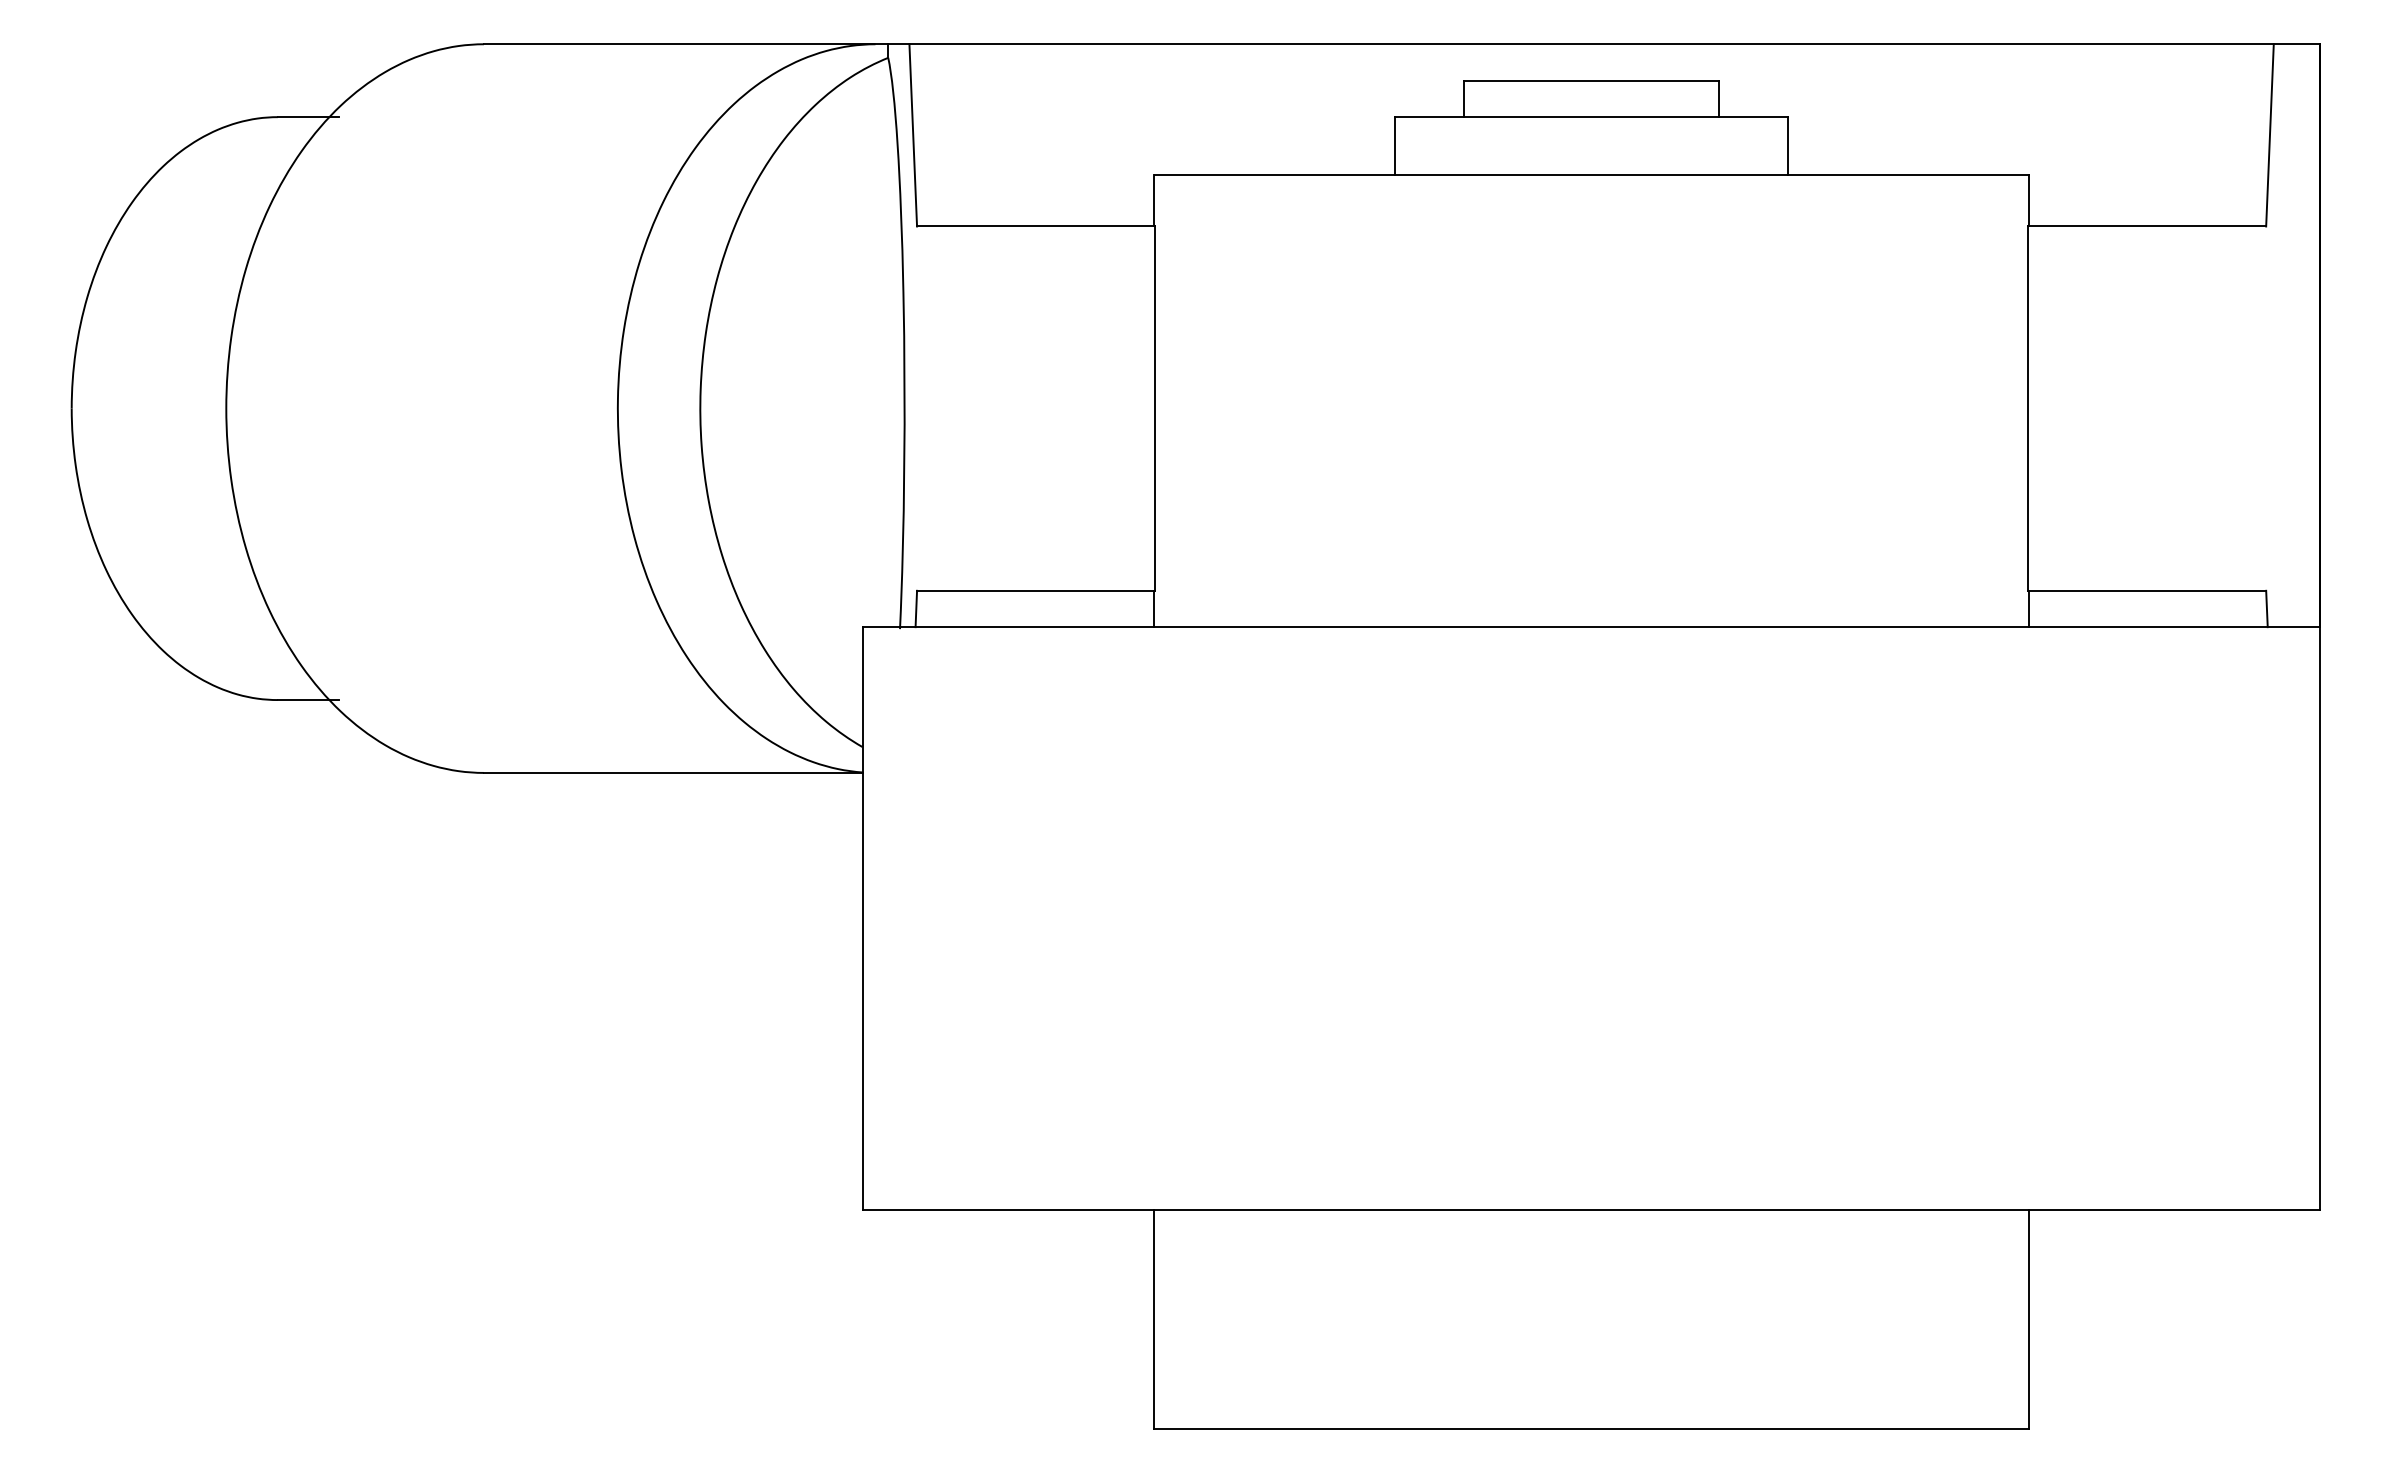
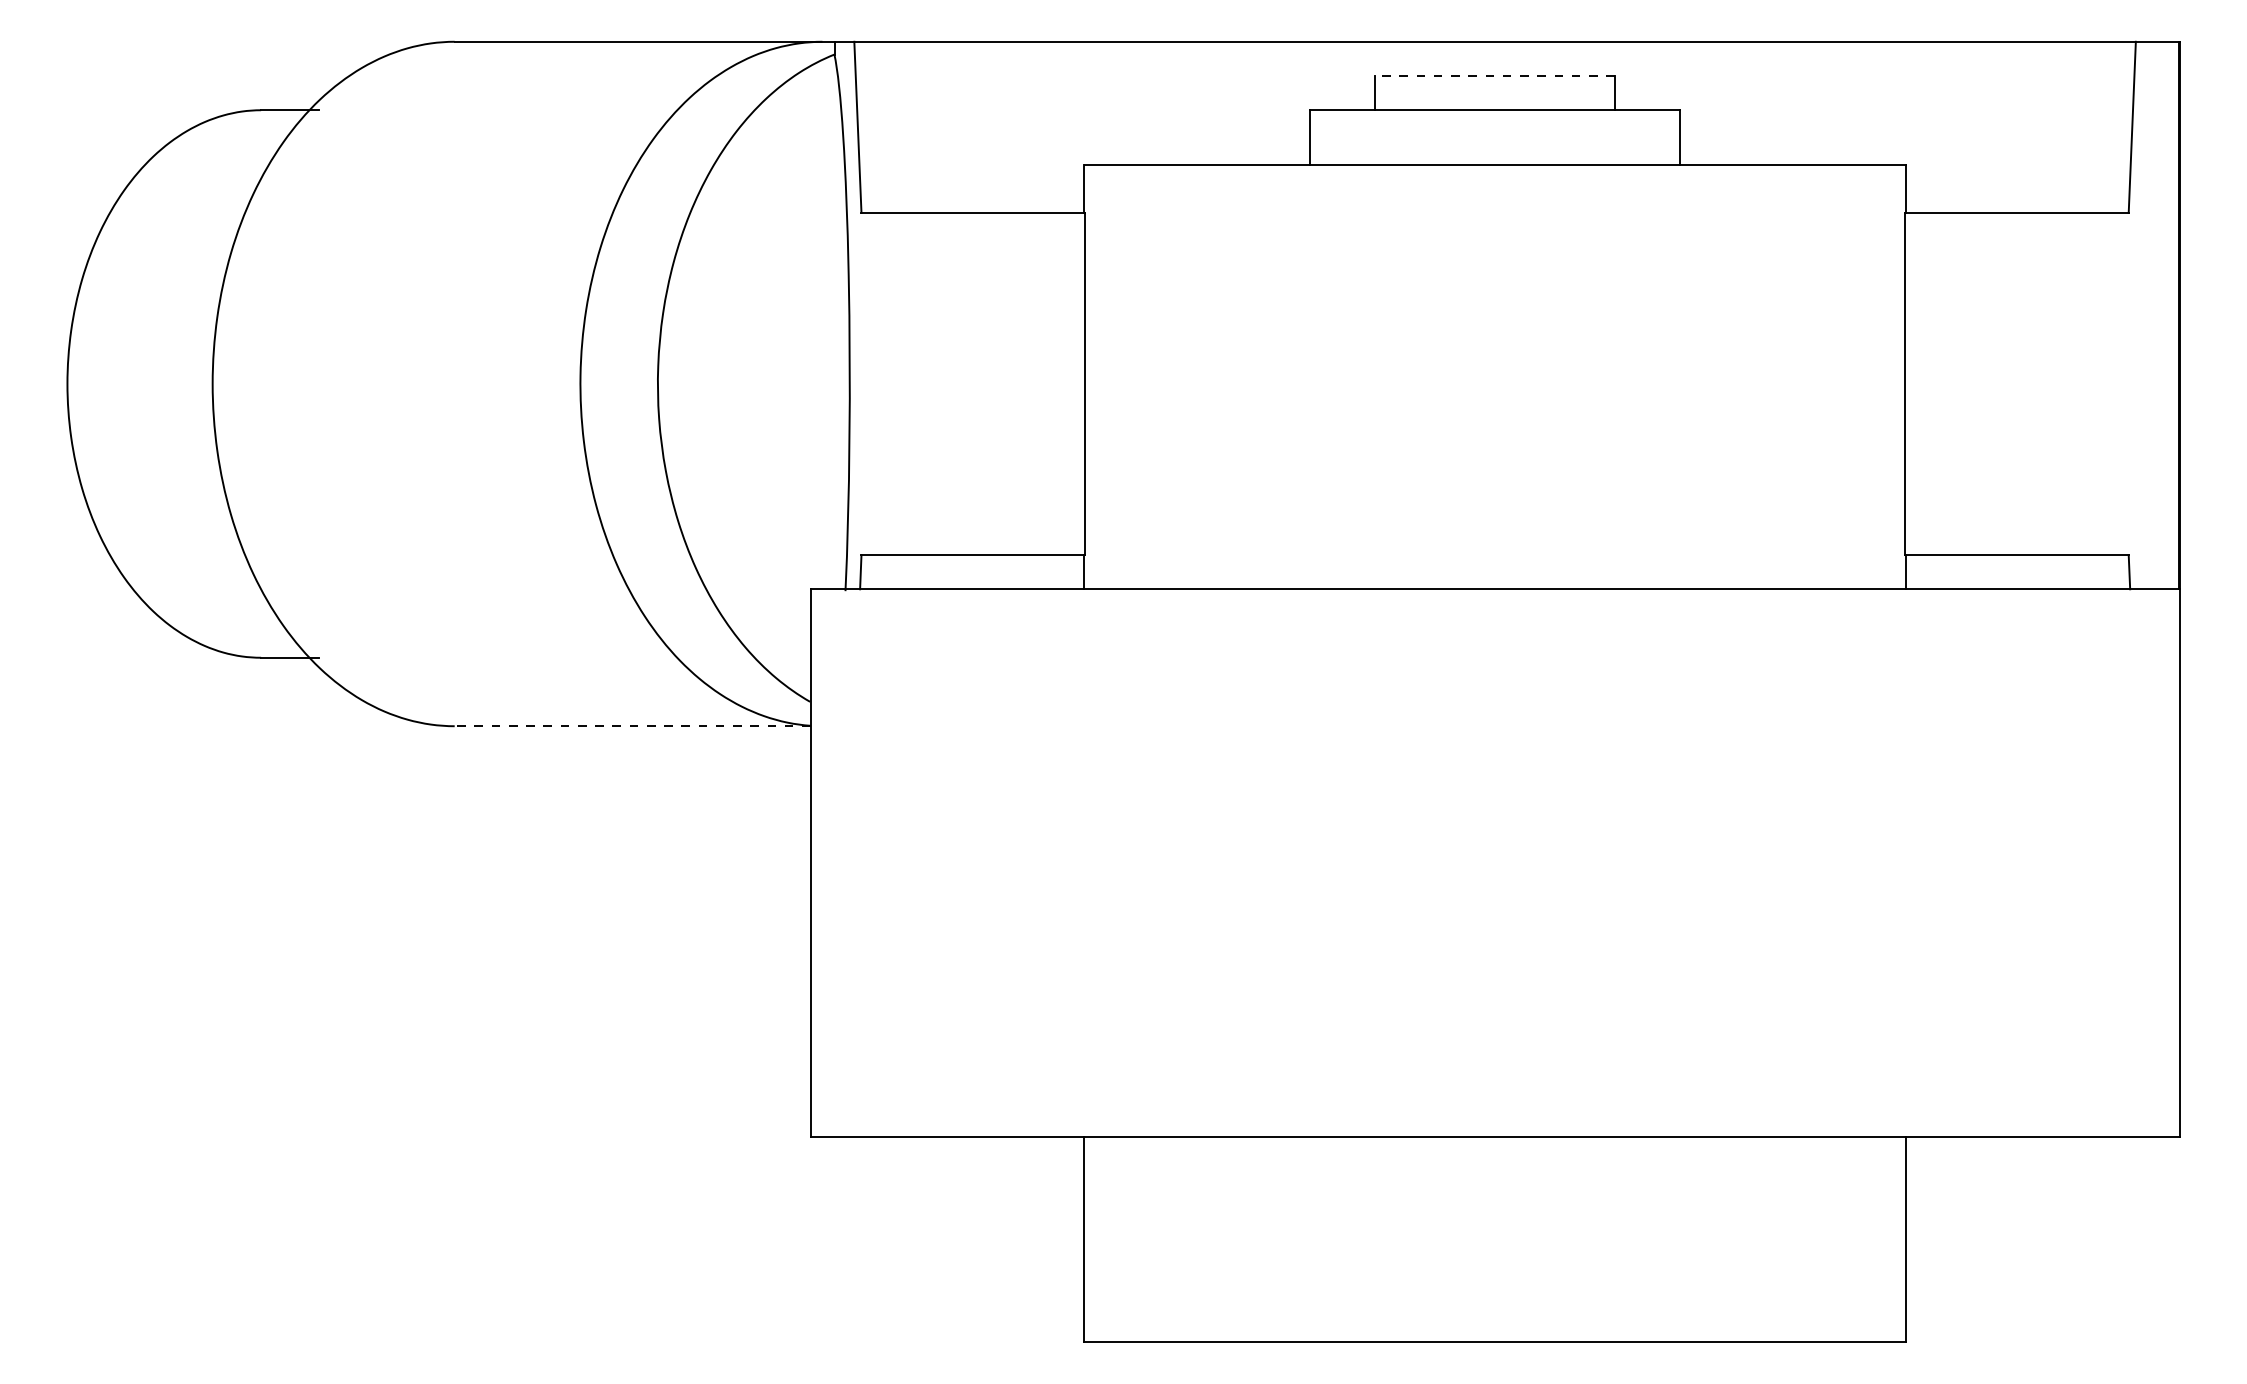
line: (1591, 80) -> (1494, 75), solid -> dashed
line: (673, 772) -> (632, 725), solid -> dashed

